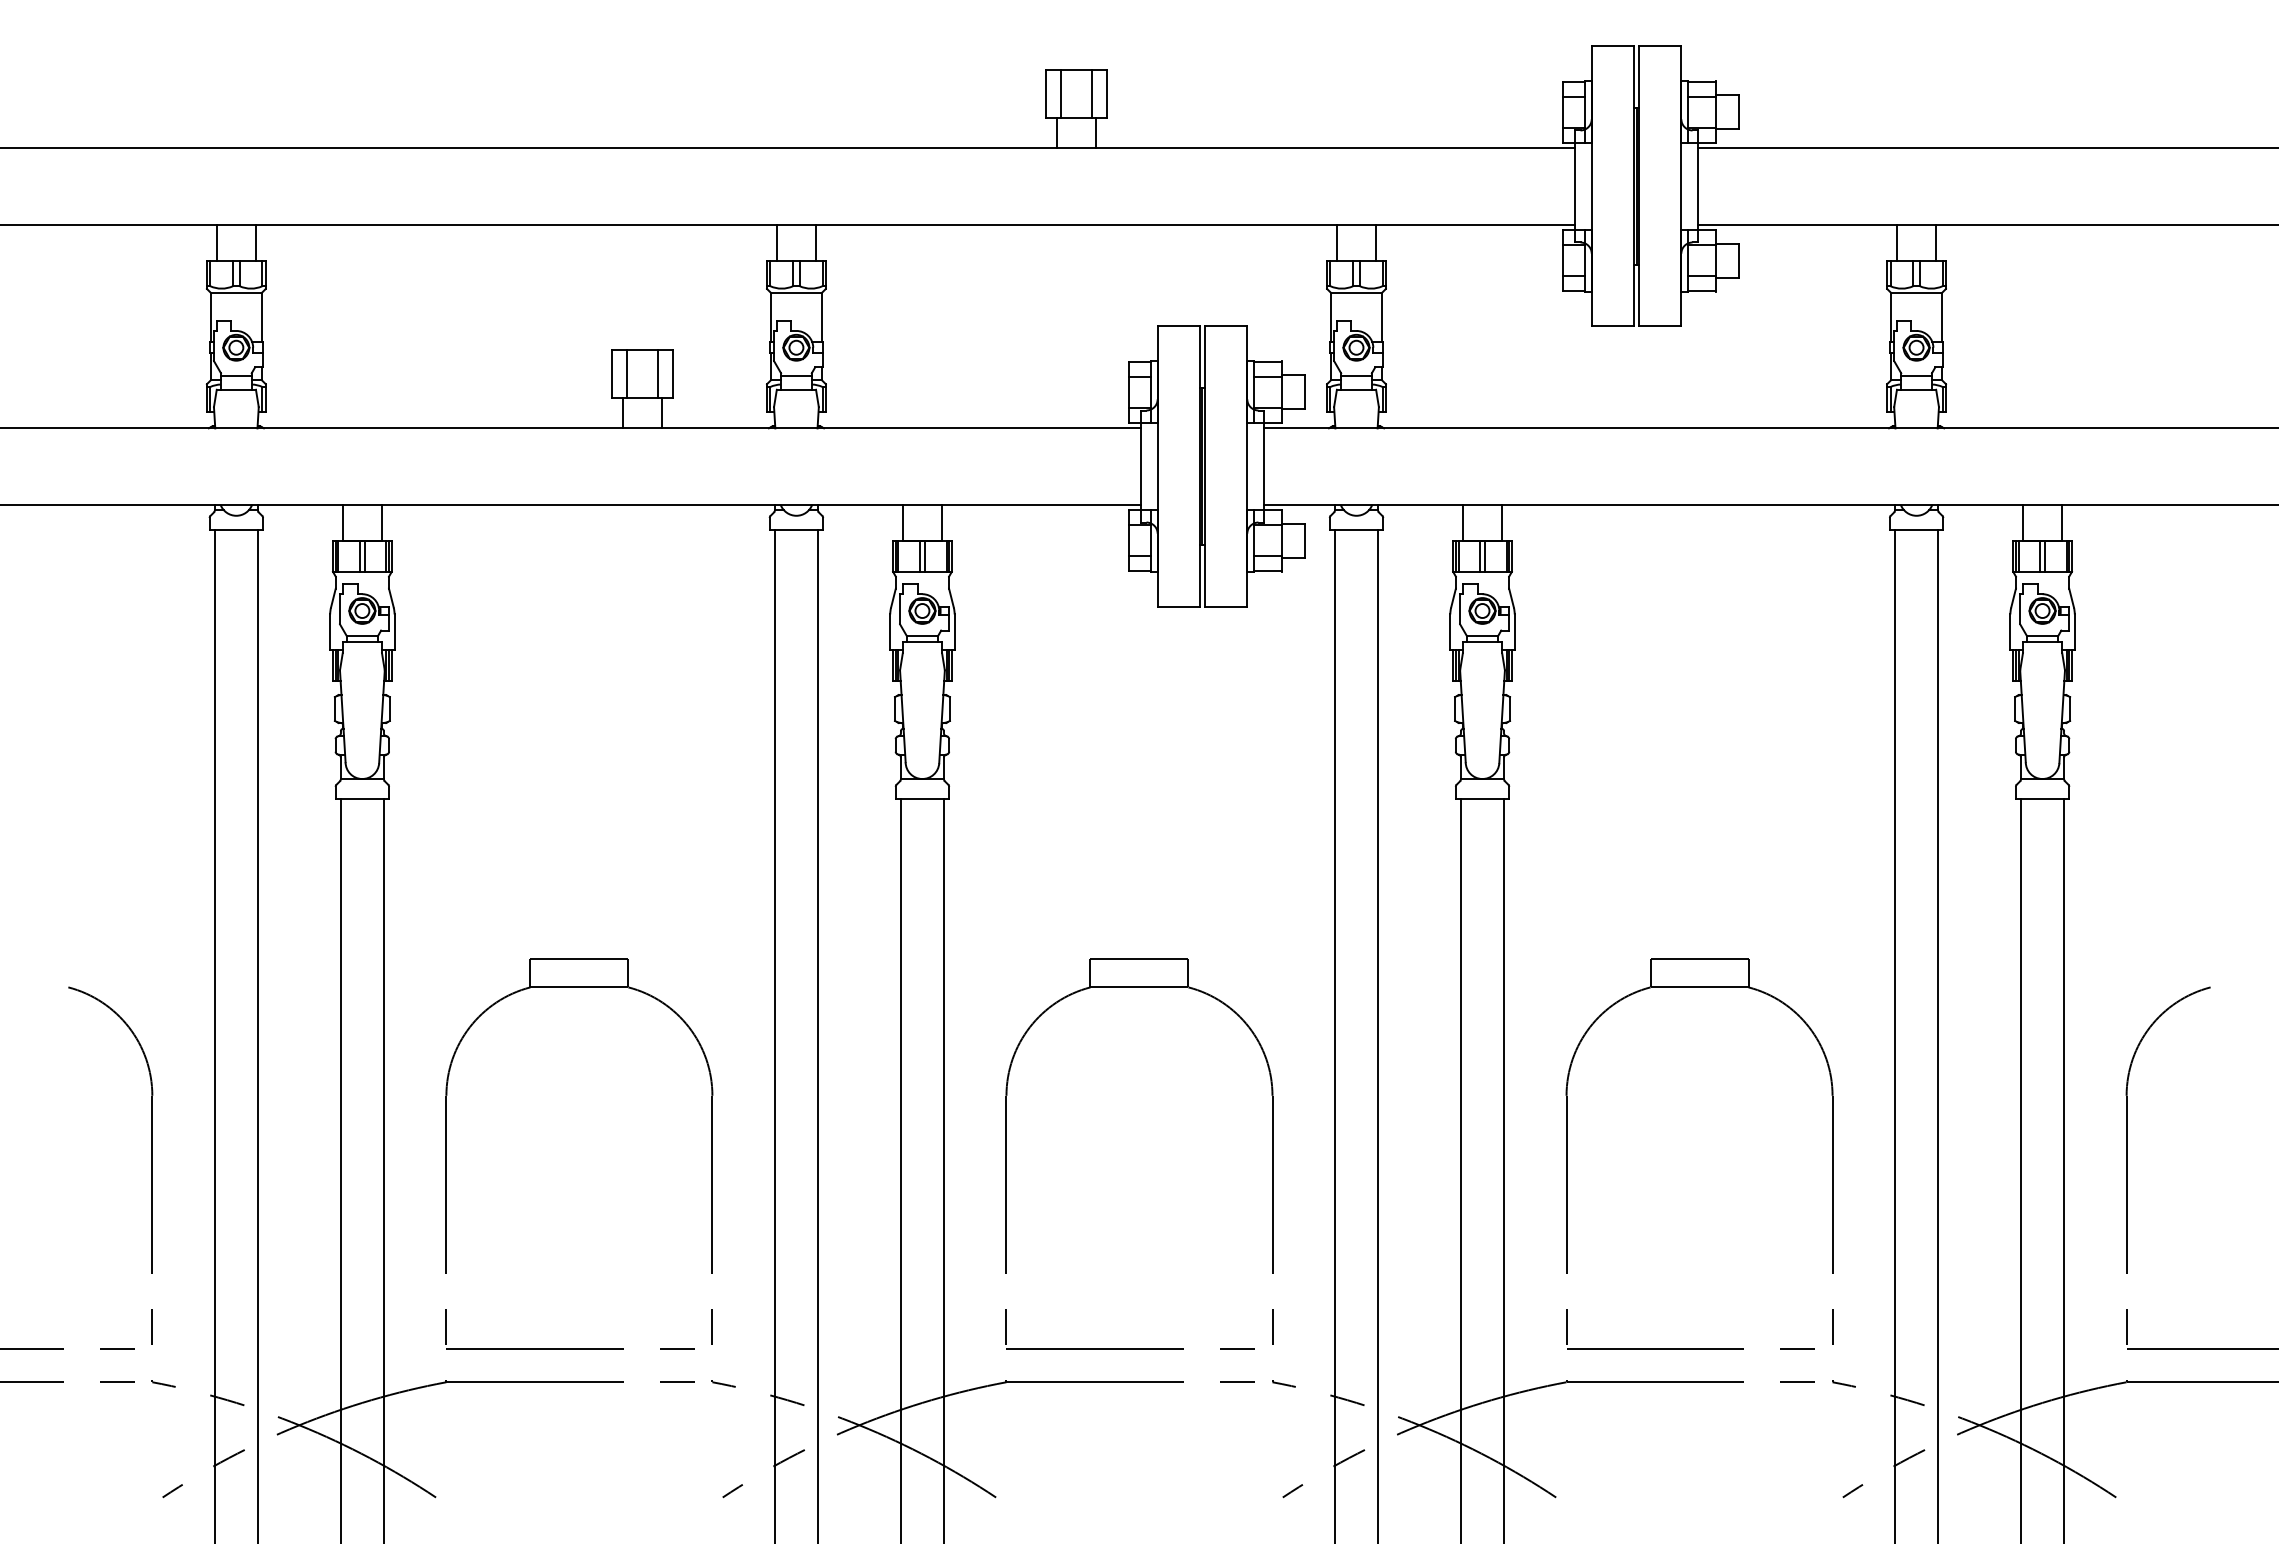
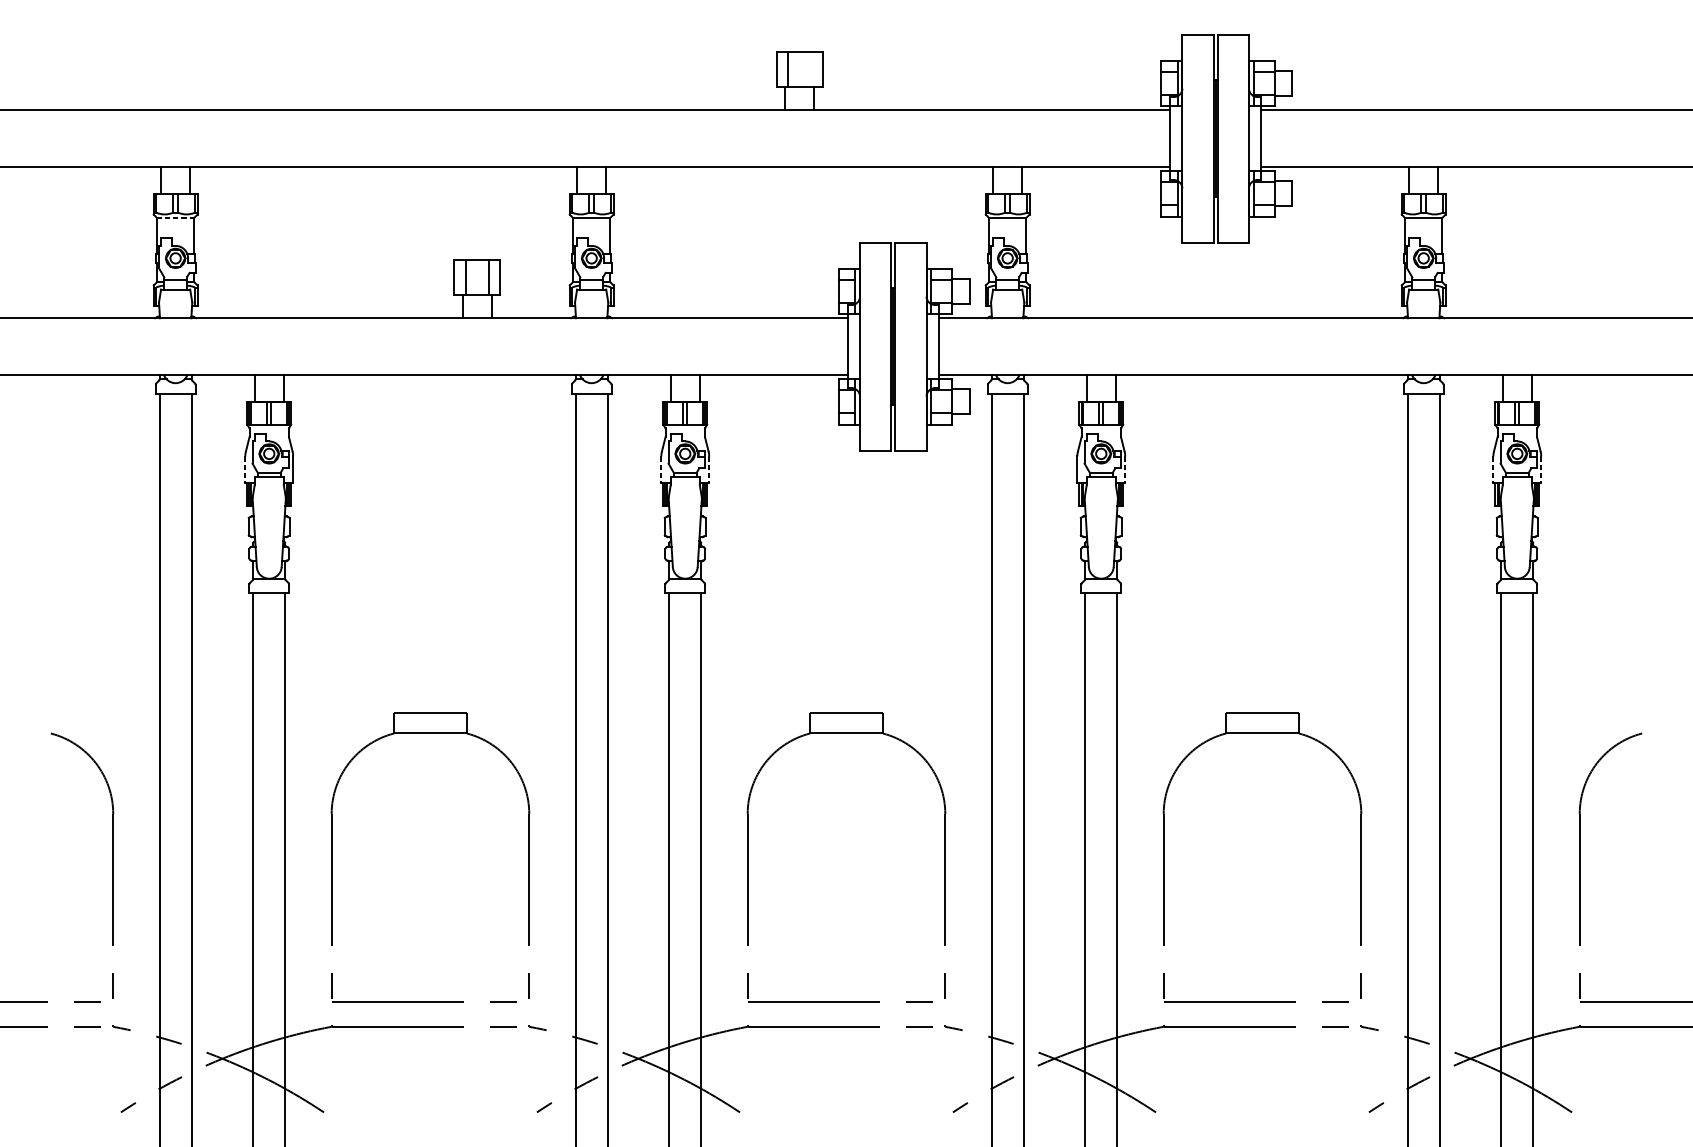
line: (1091, 93) -> (810, 69), removed
line: (236, 293) -> (175, 218), solid -> dashed
line: (330, 632) -> (245, 469), solid -> dashed
line: (890, 632) -> (661, 469), solid -> dashed
line: (954, 632) -> (709, 469), solid -> dashed
line: (1514, 632) -> (1125, 469), solid -> dashed
line: (2010, 632) -> (1493, 469), solid -> dashed
line: (2074, 632) -> (1541, 469), solid -> dashed

